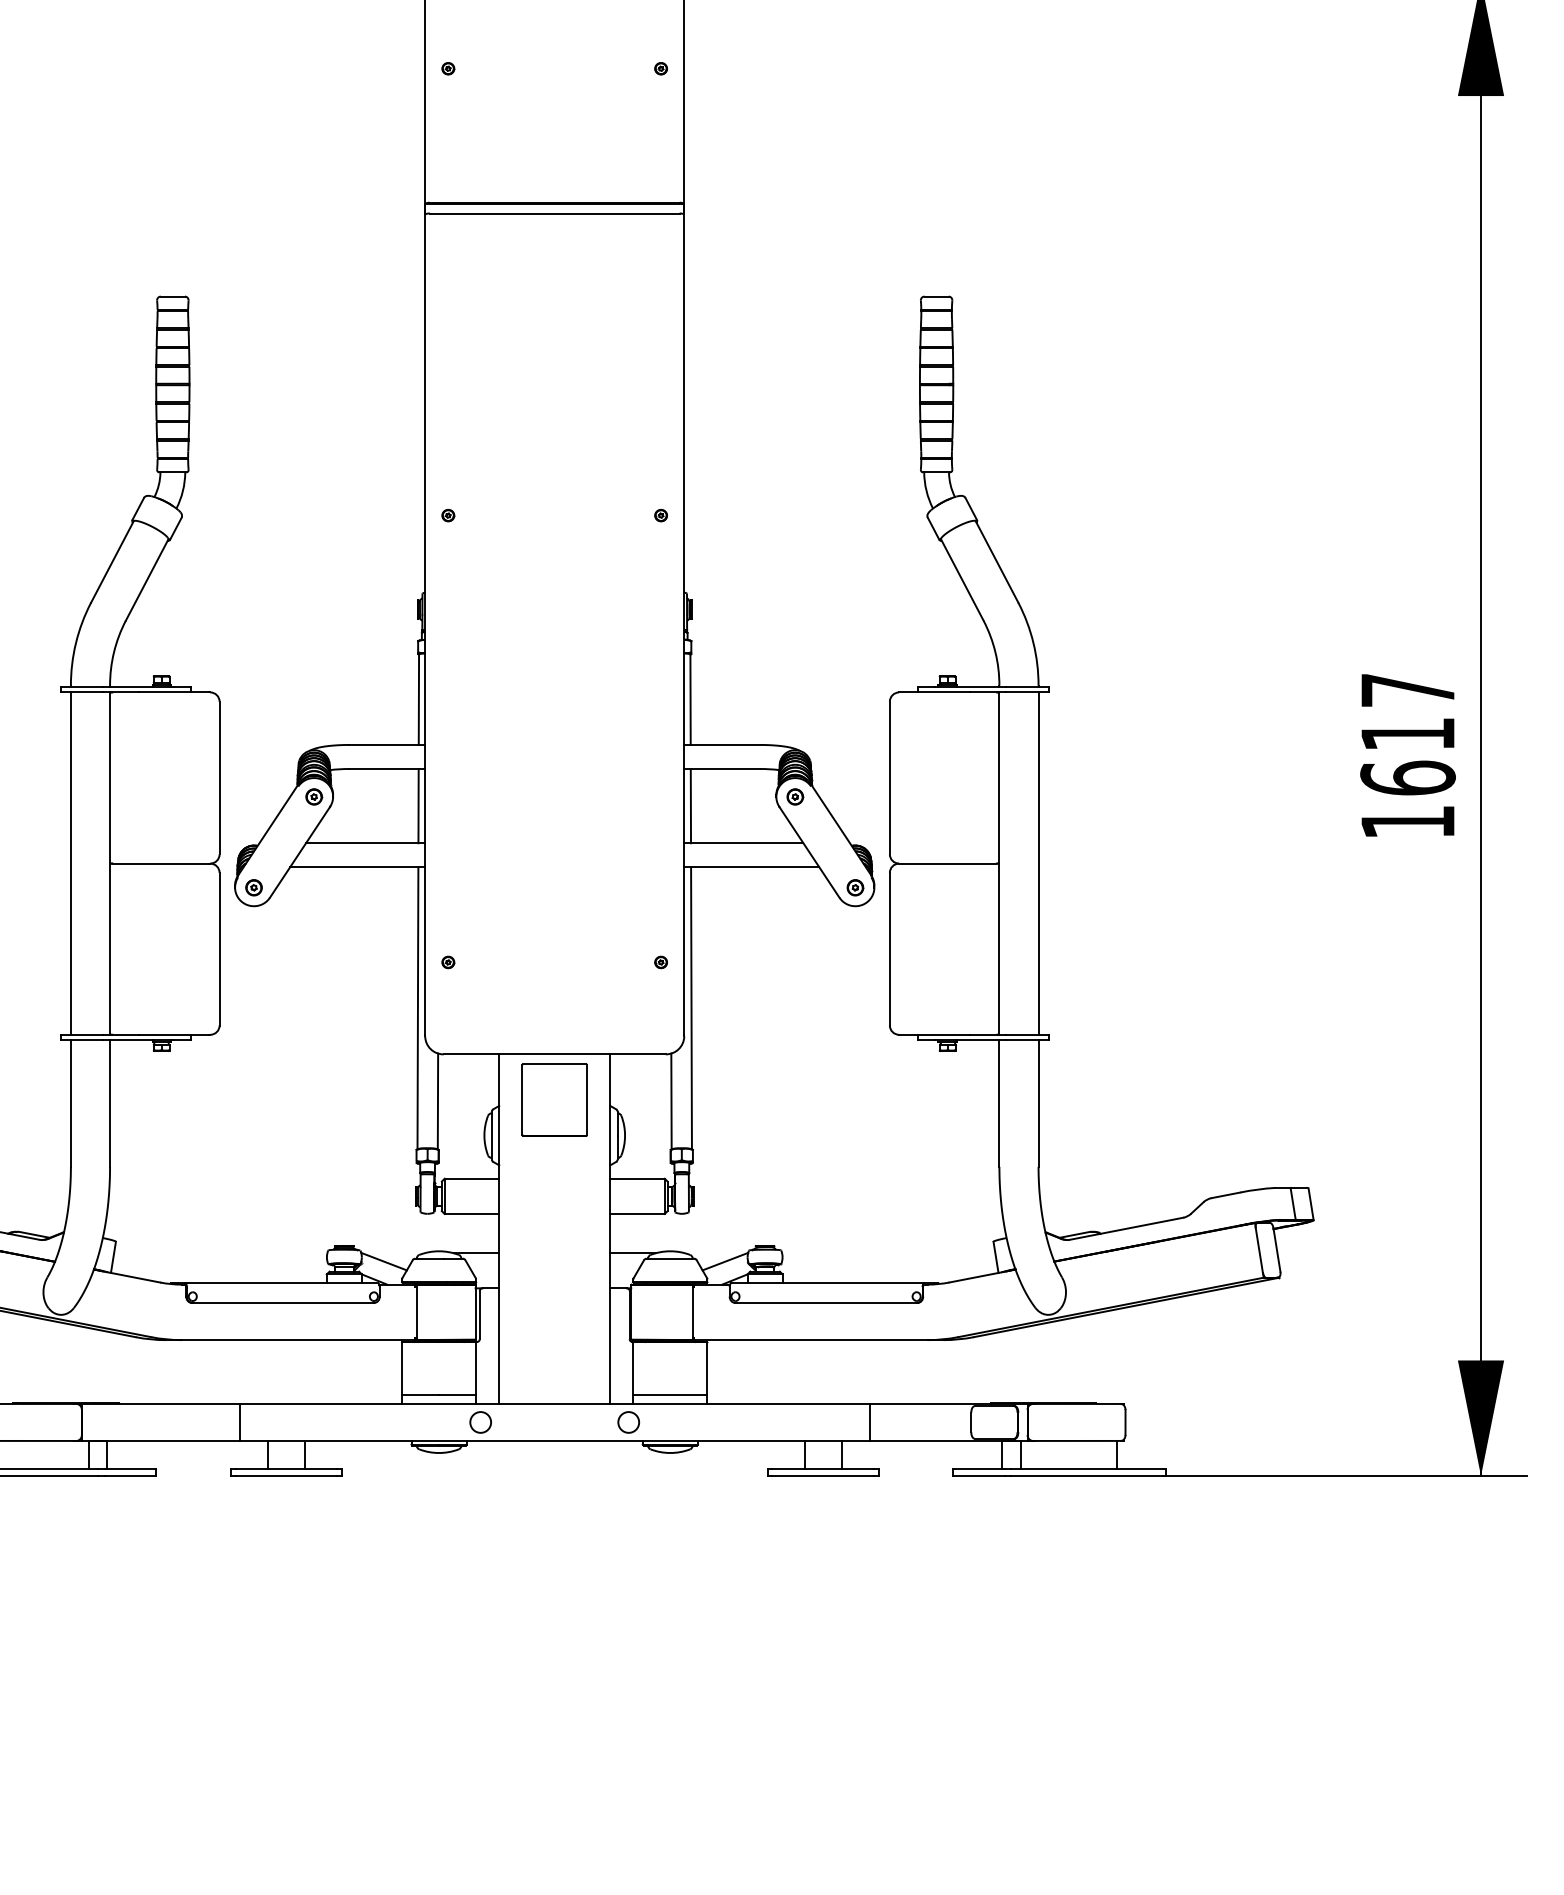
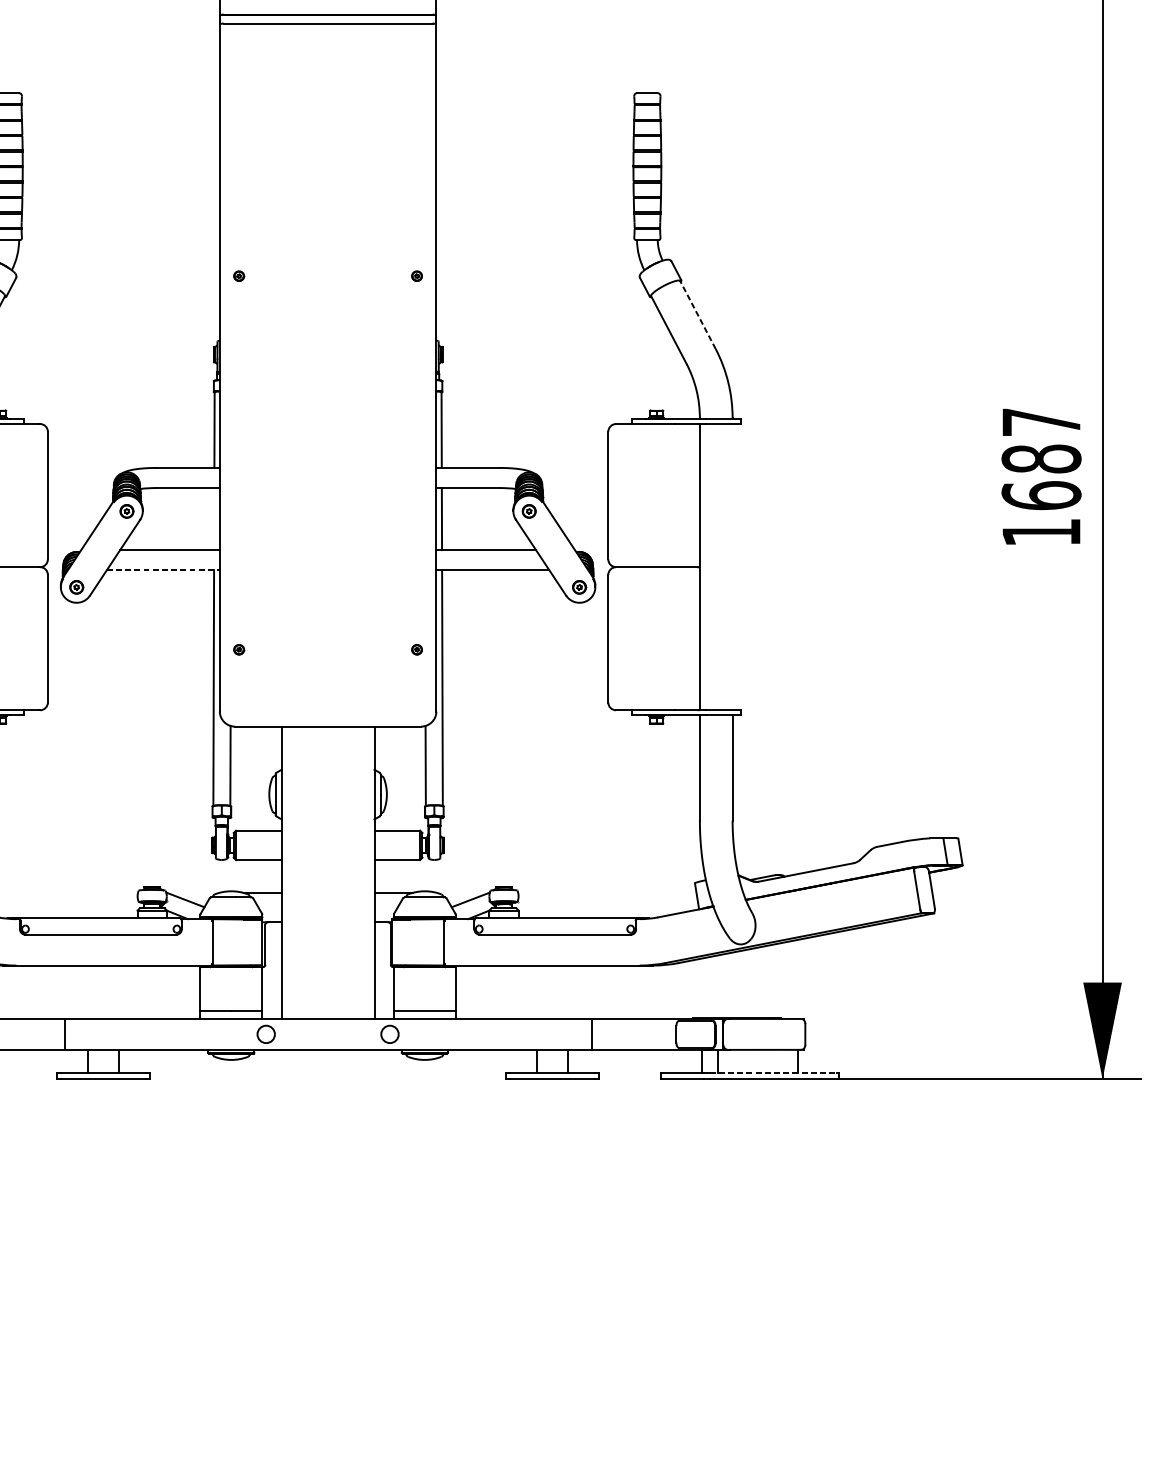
line: (996, 561) -> (697, 314), solid -> dashed
text: (1407, 734) -> (1041, 459), 1617 -> 1687
line: (418, 806) -> (214, 519), removed
line: (1038, 863) -> (732, 567), removed
line: (357, 867) -> (163, 570), solid -> dashed
part: (554, 1099) -> (327, 764), removed
line: (1087, 1468) -> (773, 1072), solid -> dashed

